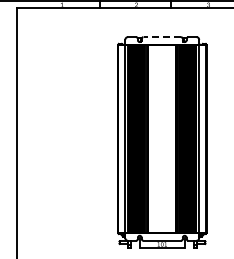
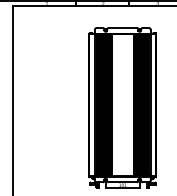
line: (162, 37) -> (122, 28), dashed -> solid

